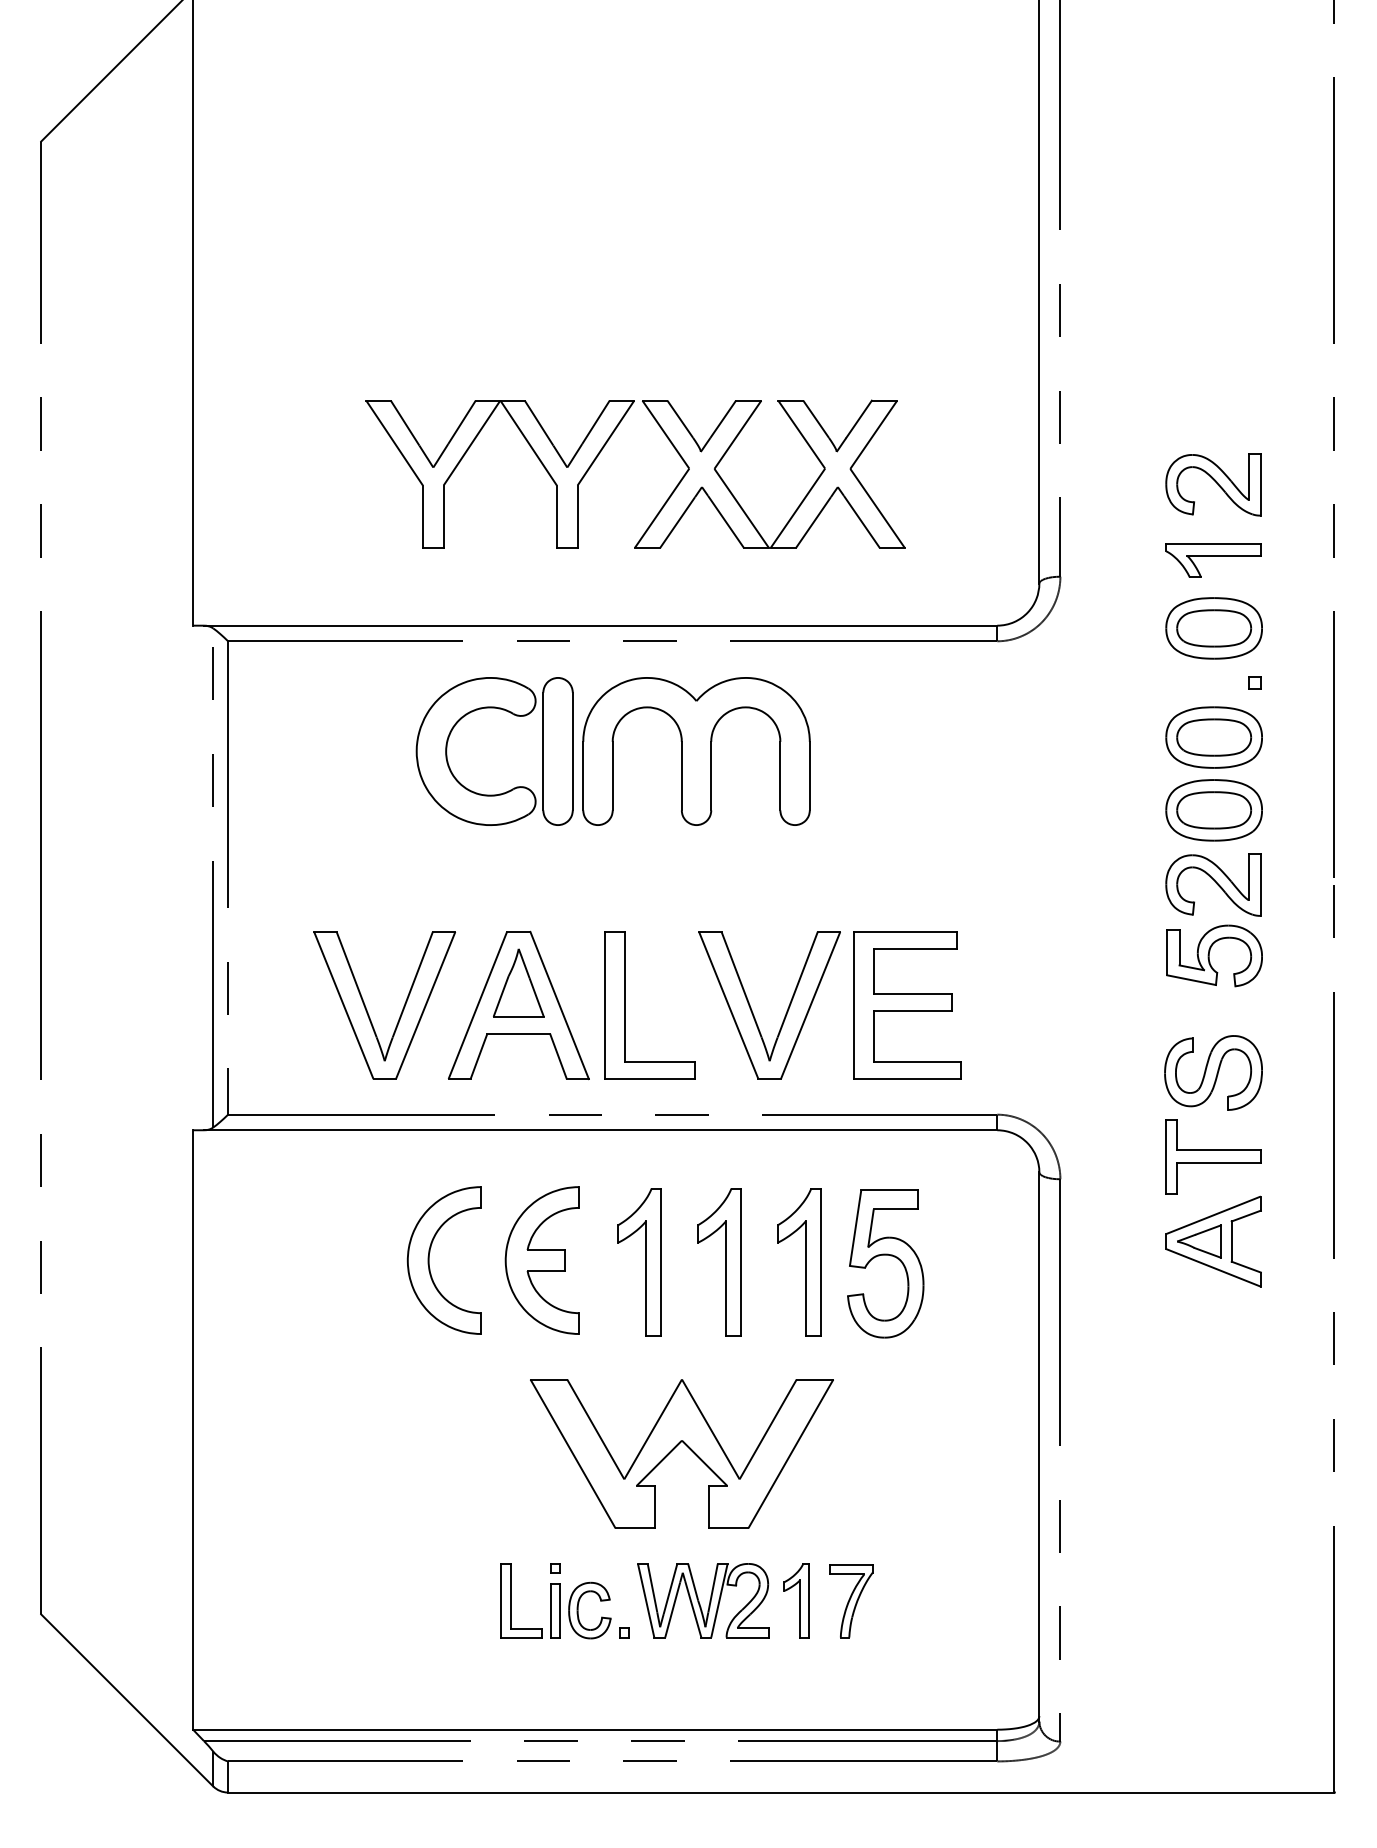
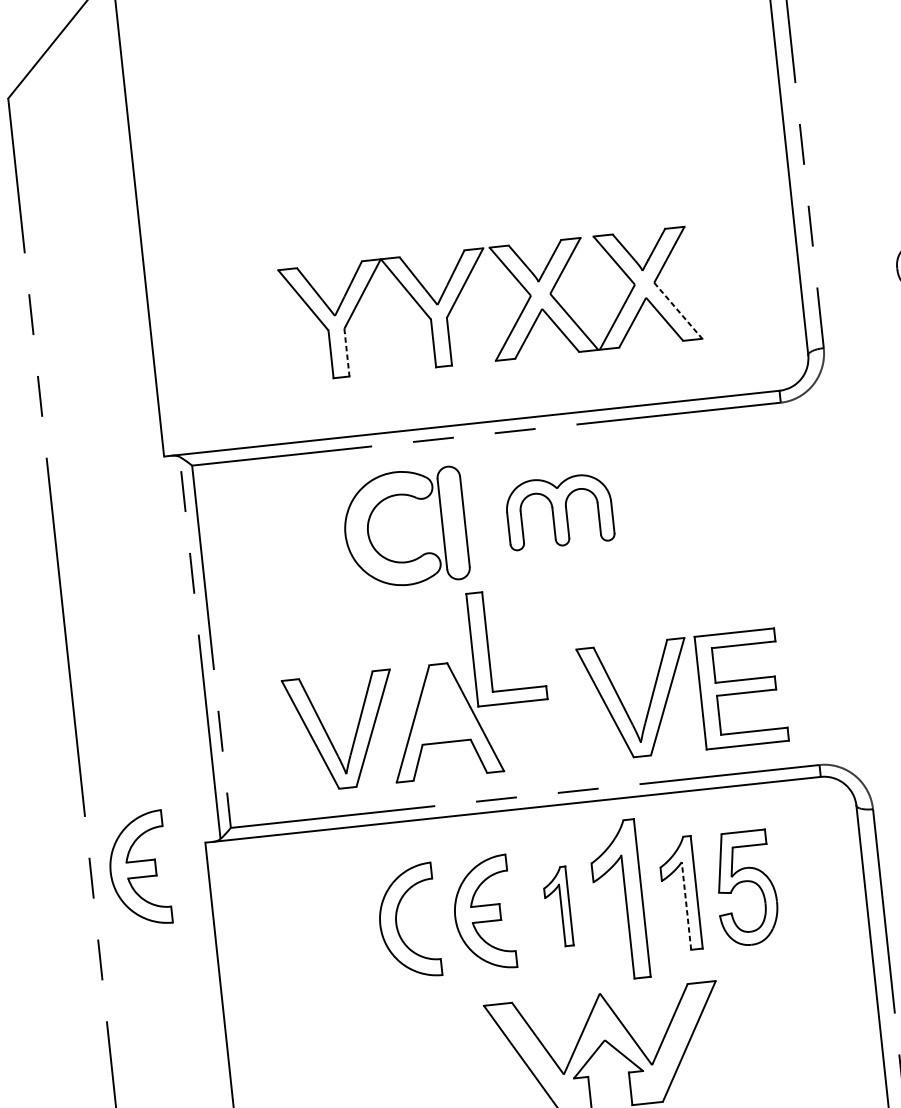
line: (877, 508) -> (678, 310), solid -> dashed
line: (443, 517) -> (346, 353), solid -> dashed
part: (696, 751) -> (559, 511), size x0.6
part: (518, 982) -> (442, 703), removed
part: (625, 1005) -> (488, 648), moved
part: (102, 1155) -> (138, 869), added
part: (639, 1262) -> (557, 907), size x0.7
part: (719, 1262) -> (619, 900), size x1.4
line: (805, 1277) -> (686, 905), solid -> dashed

